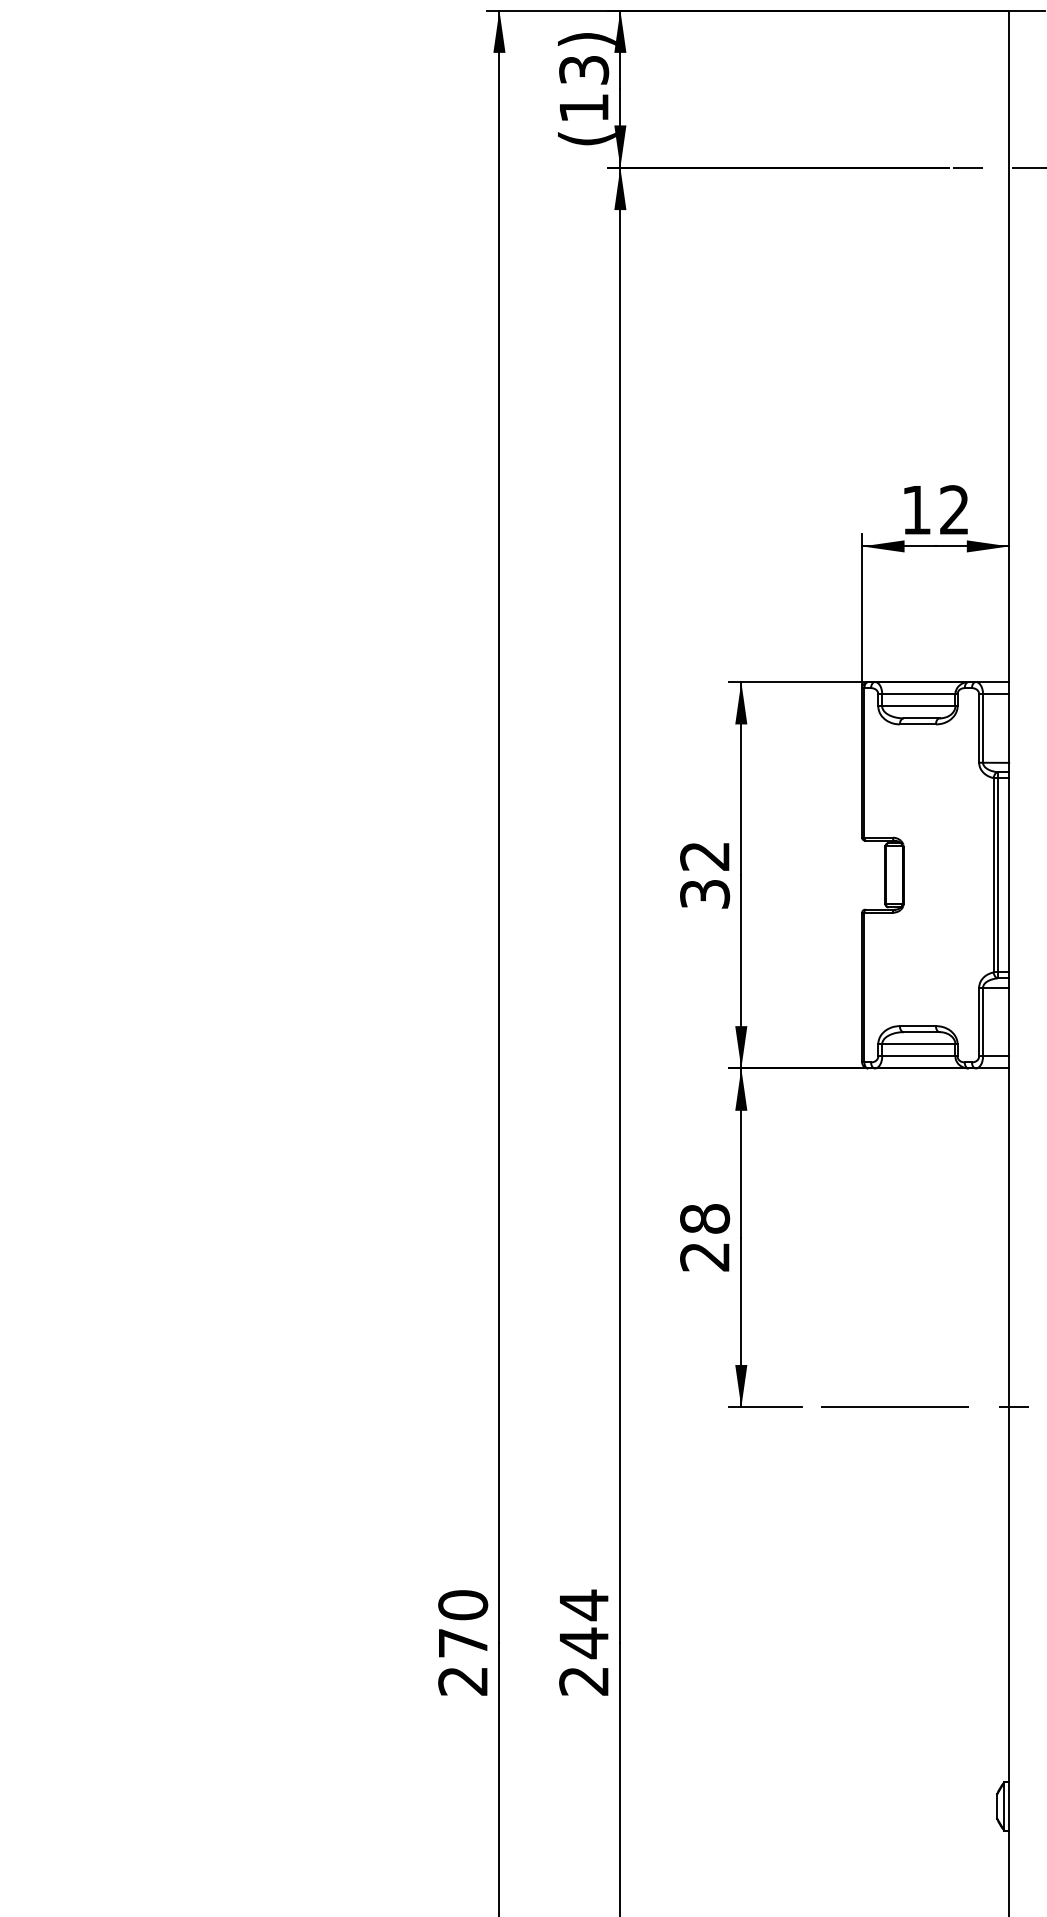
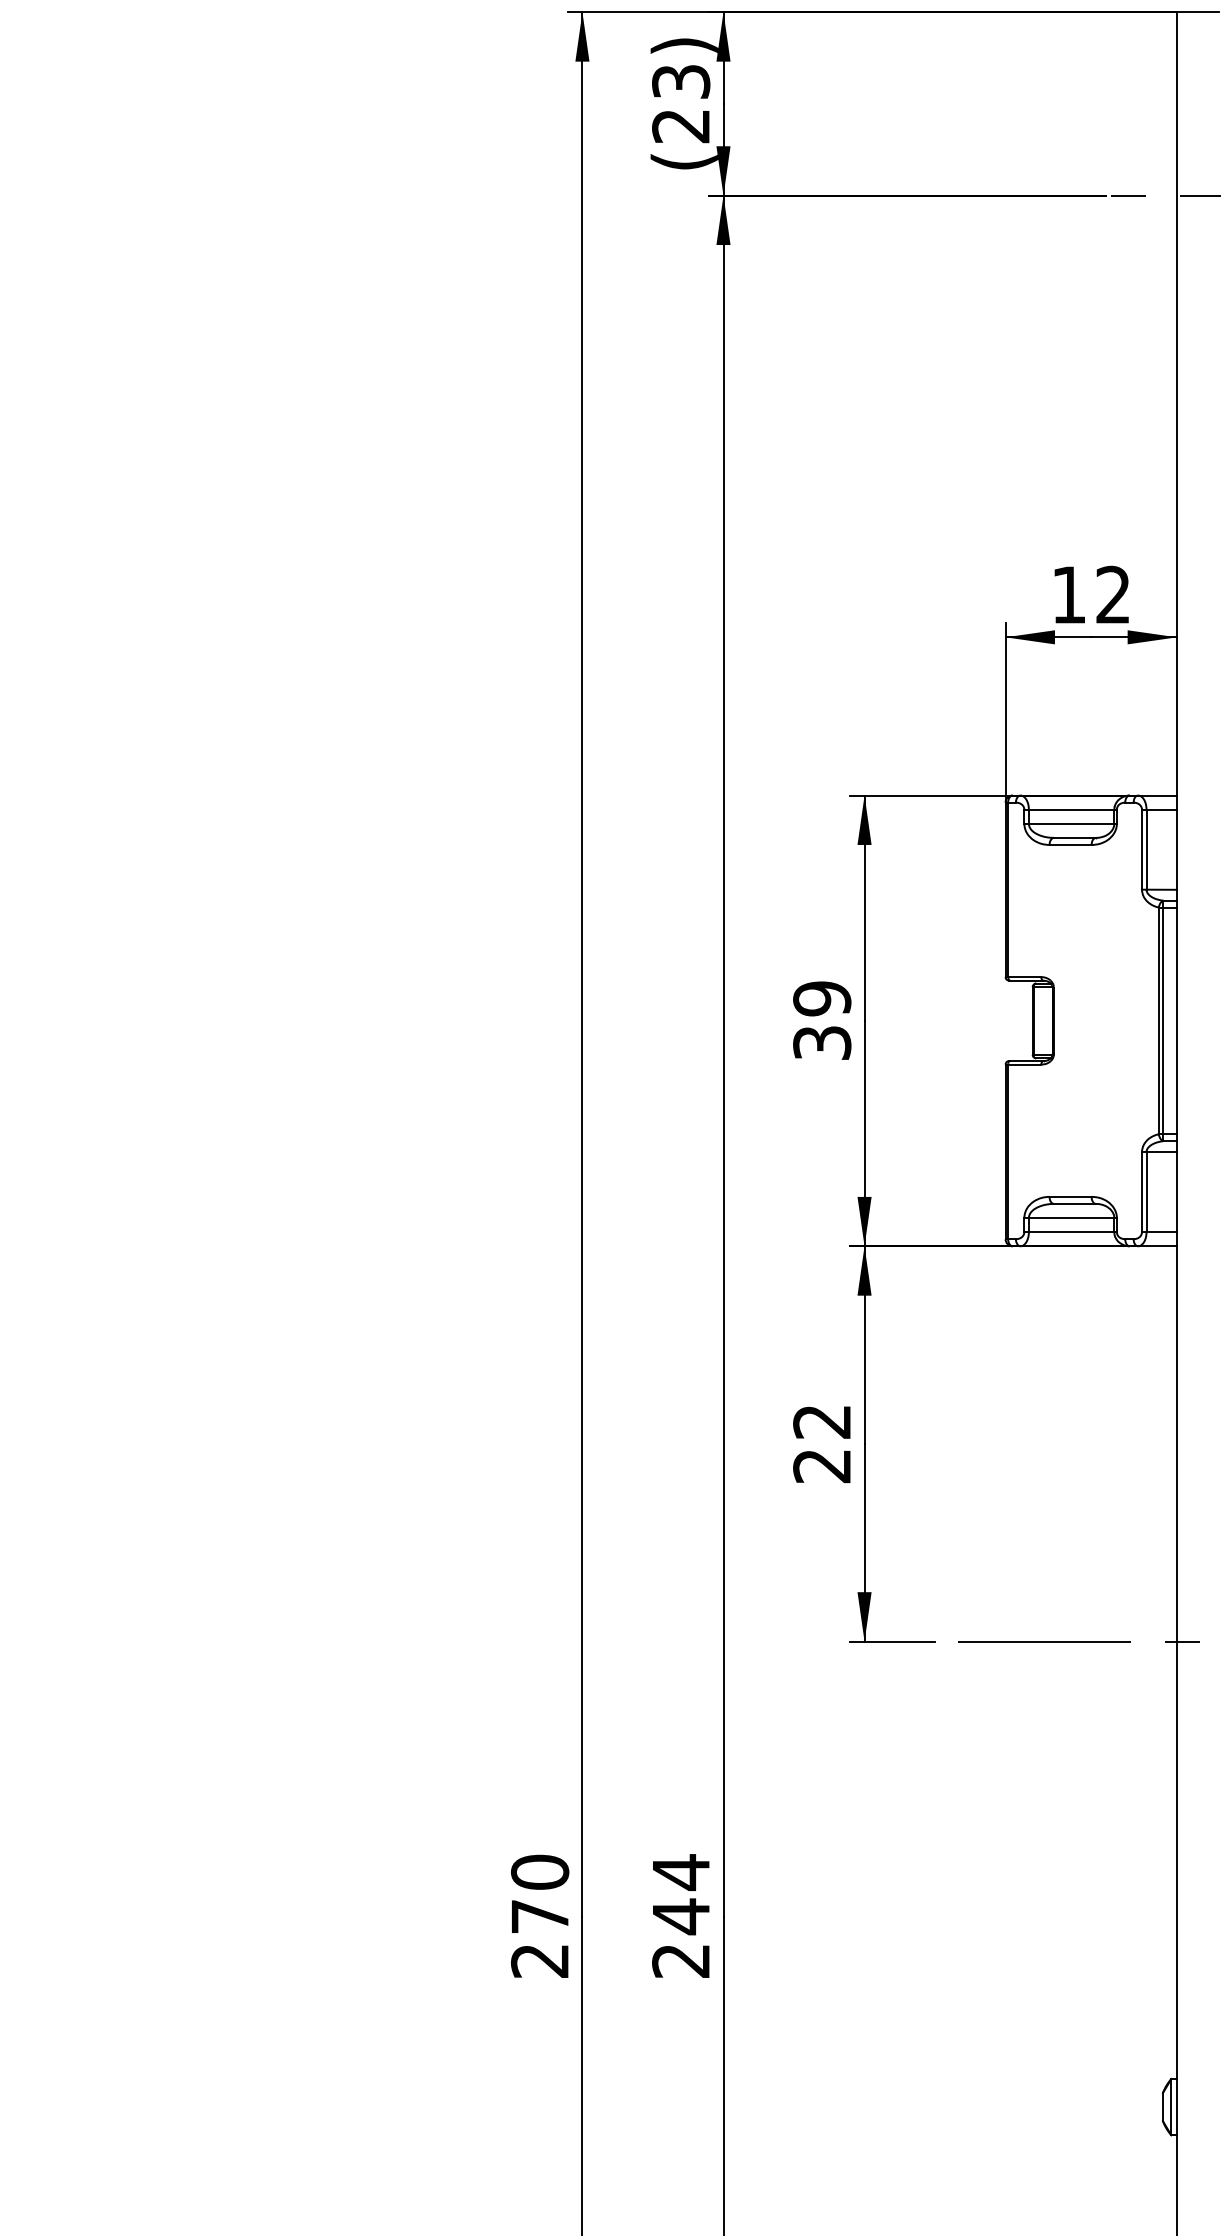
text: (583, 108) -> (680, 126), (13) -> (23)
text: (705, 856) -> (822, 998), 32 -> 39
text: (705, 1218) -> (822, 1421), 28 -> 22

